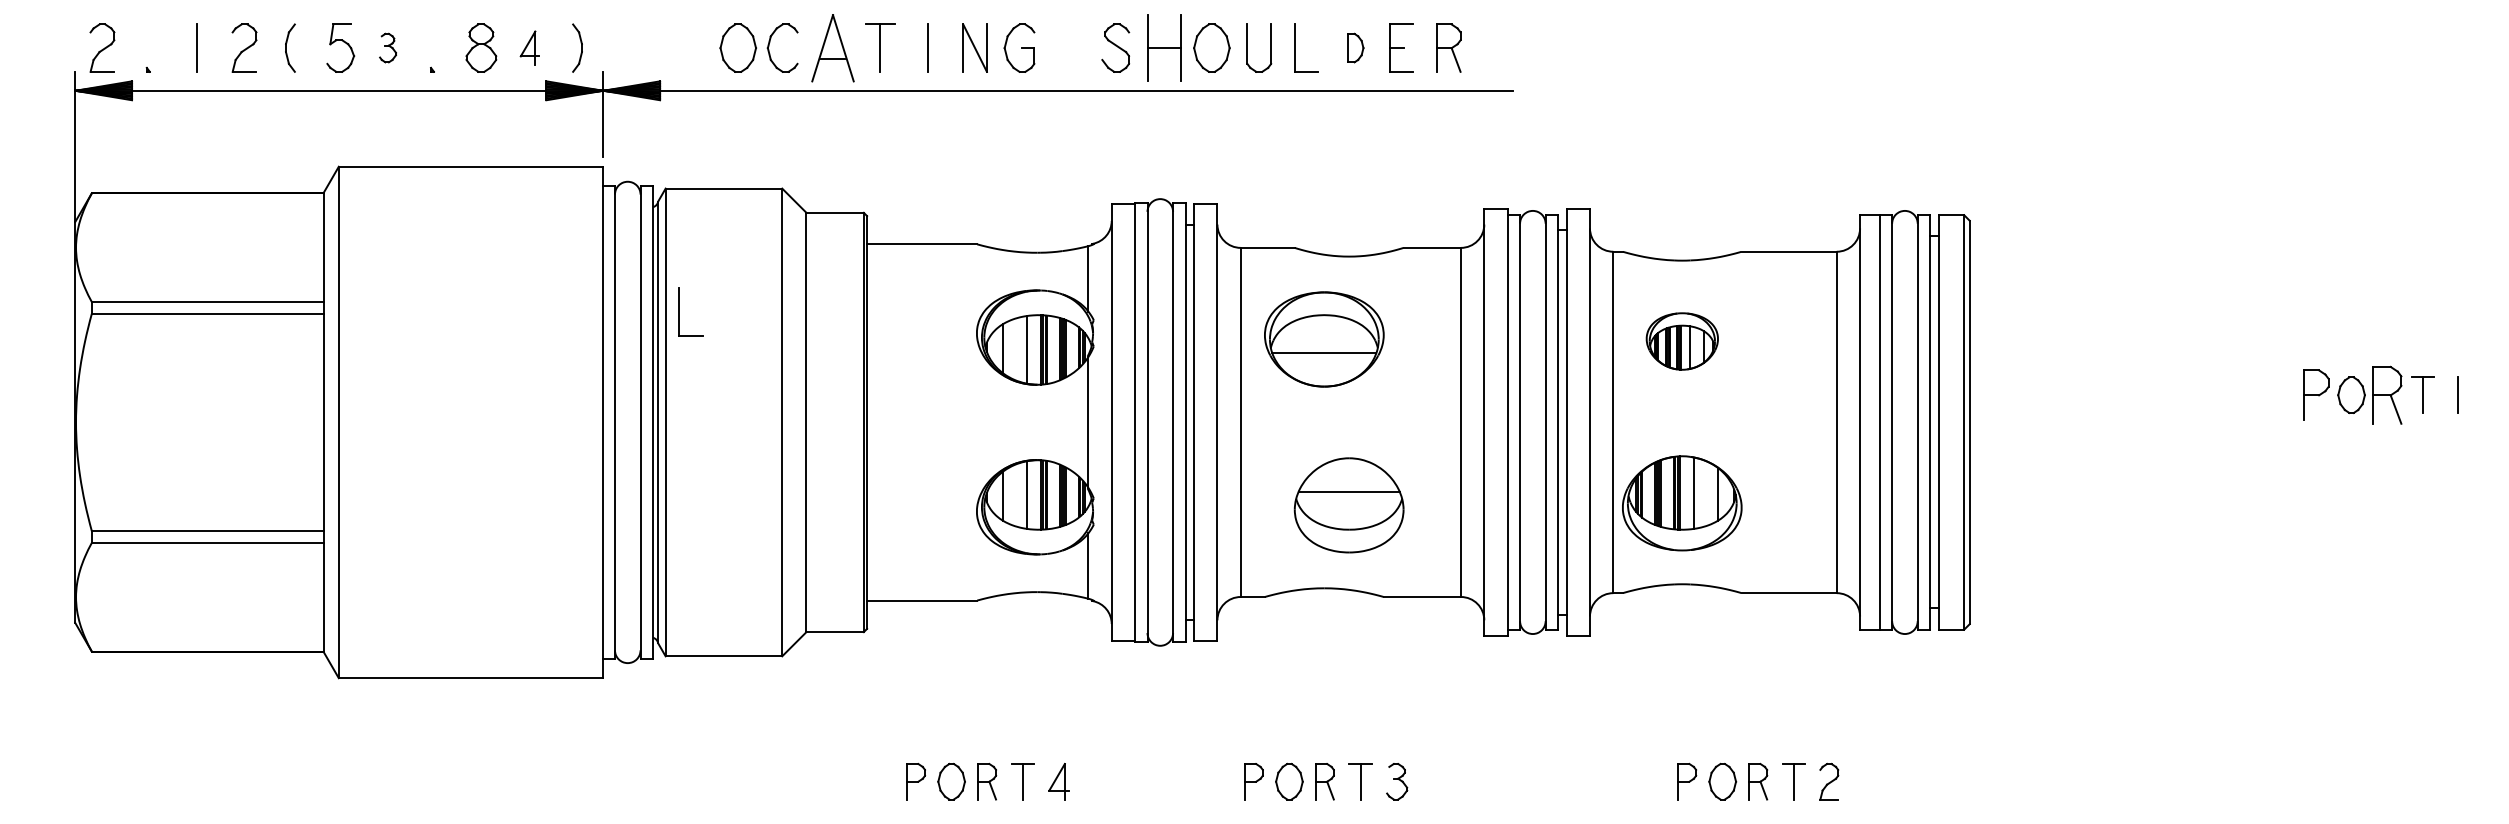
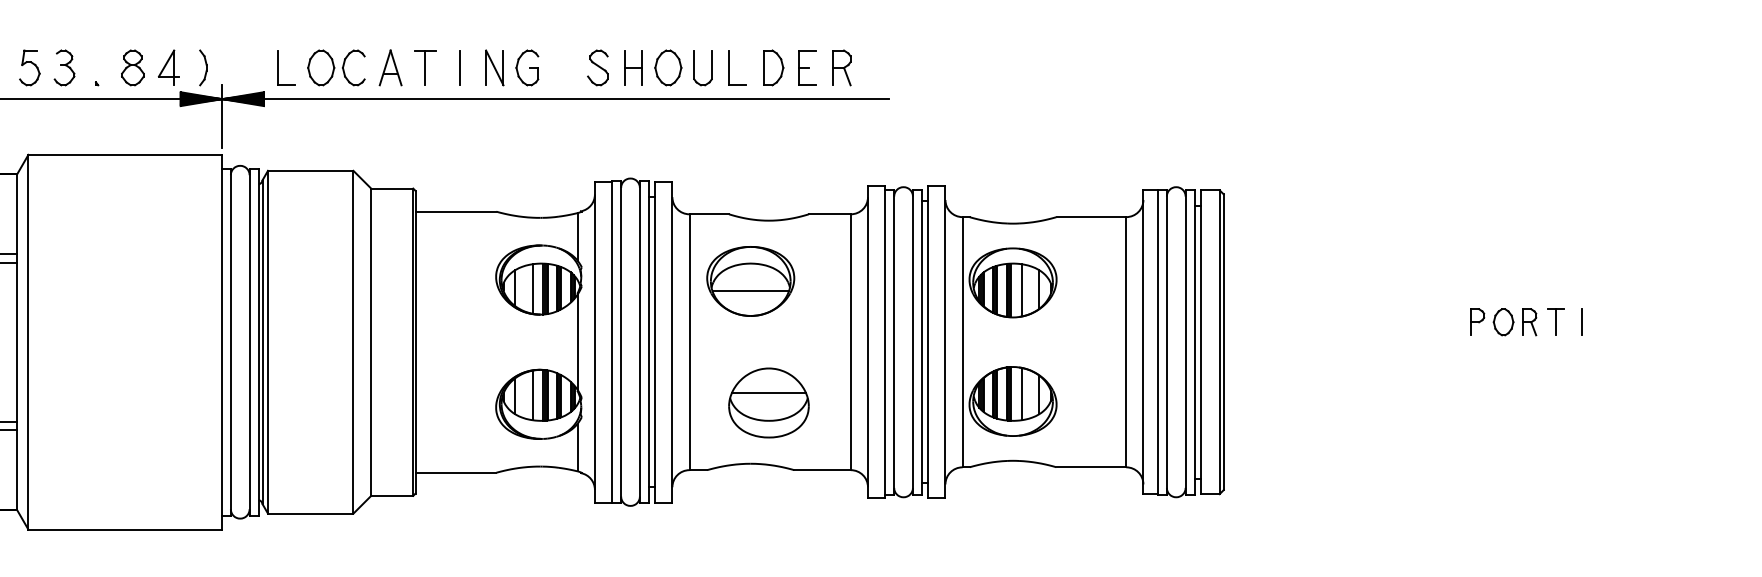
part: (387, 47) -> (64, 67), size x1.67
part: (529, 47) -> (168, 67), size x1.43
part: (832, 47) -> (390, 67), size x0.71
part: (1164, 47) -> (633, 67), size x0.71
part: (1355, 47) -> (773, 67), size x1.67
part: (679, 311) -> (278, 67), moved
part: (1682, 341) -> (1013, 282), size x1.67
part: (2315, 394) -> (1477, 321), size x0.71
part: (2386, 394) -> (1529, 321), size x0.62

